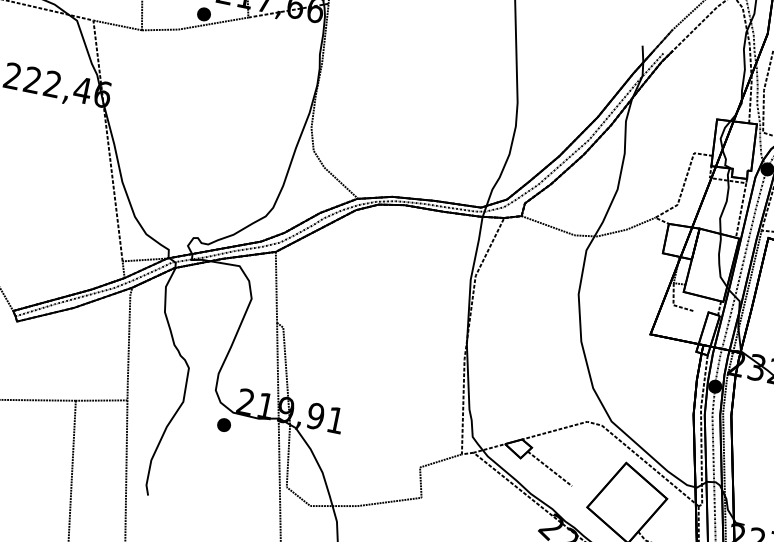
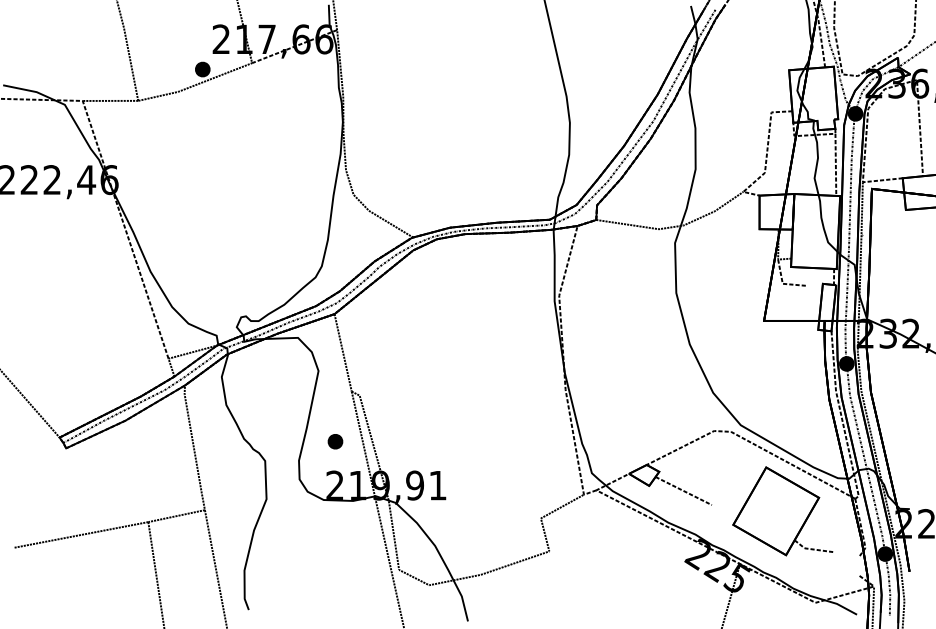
part: (224, 424) -> (335, 441), moved

